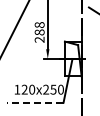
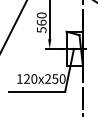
text: (39, 32) -> (41, 22), 288 -> 560
line: (35, 102) -> (37, 91), dashed -> solid

